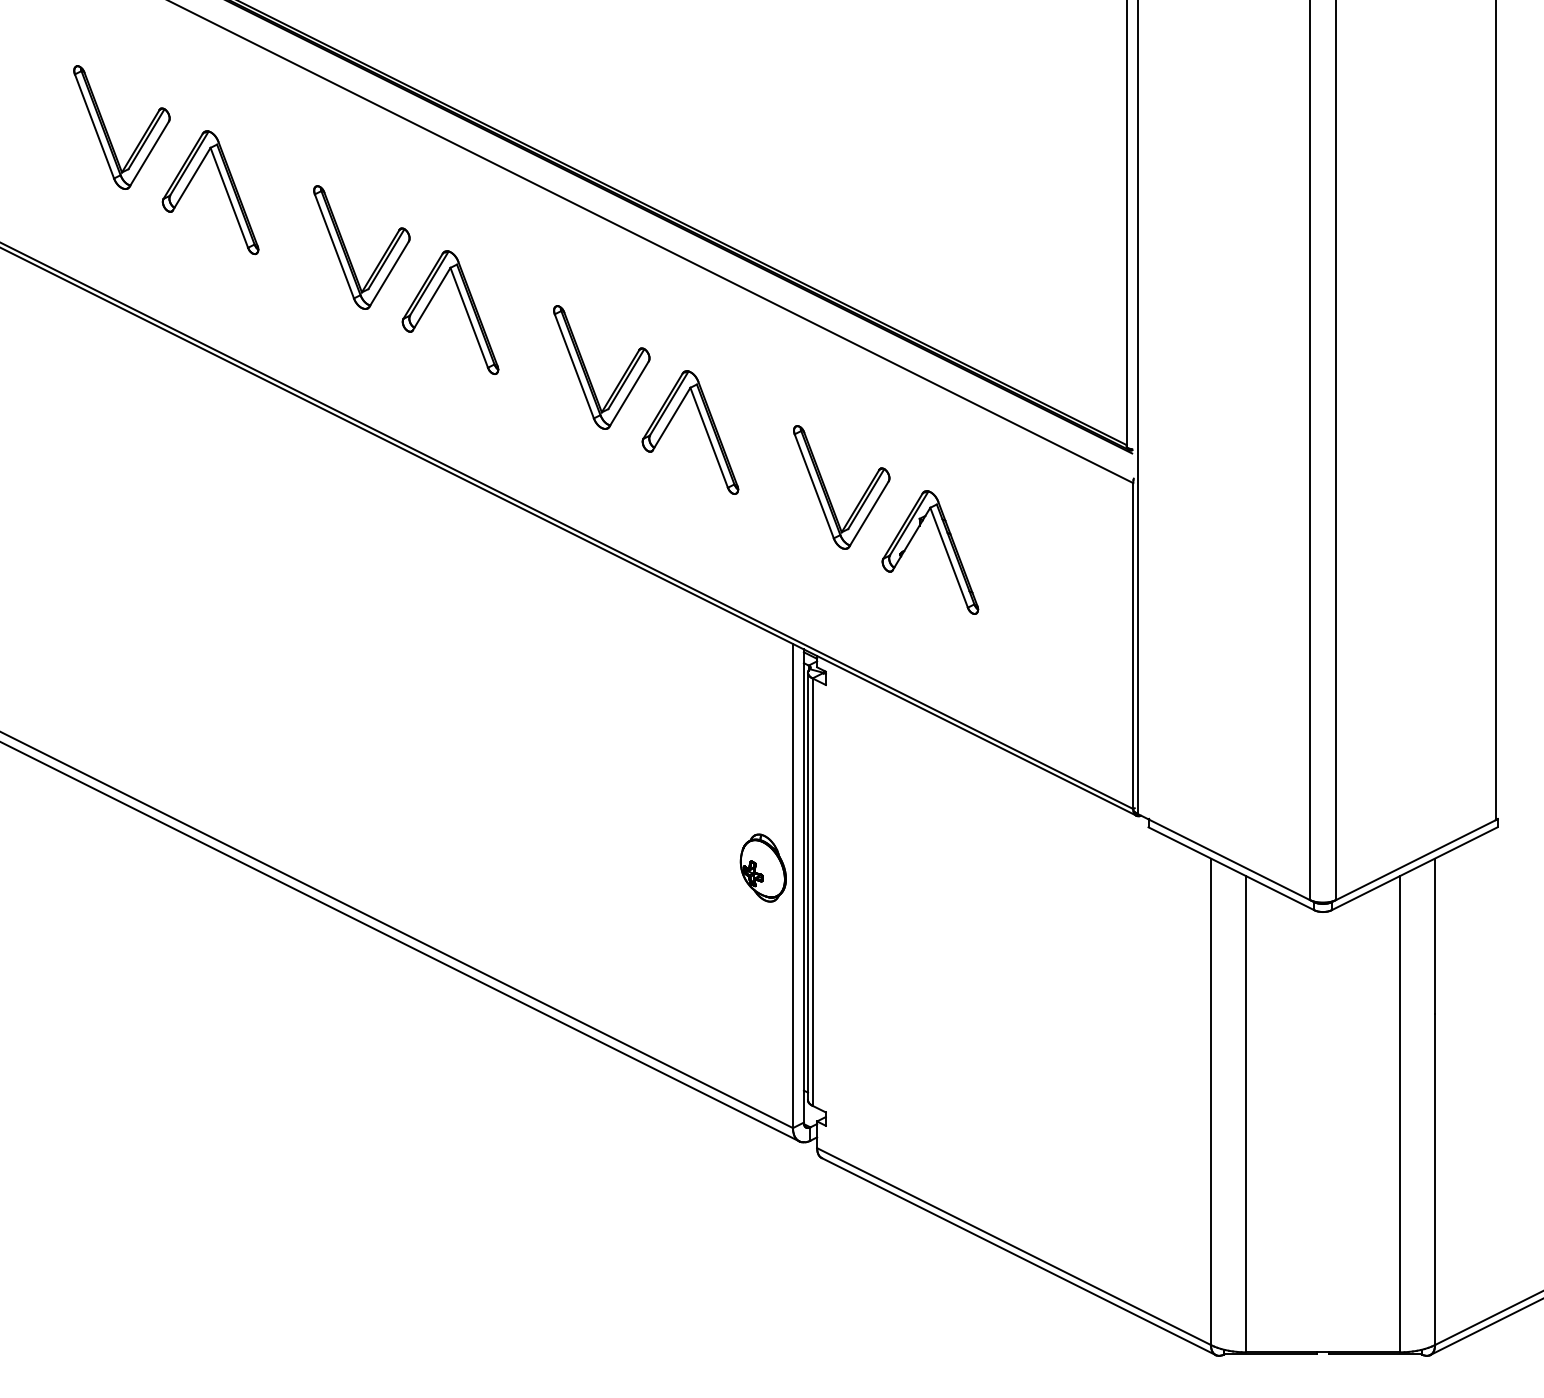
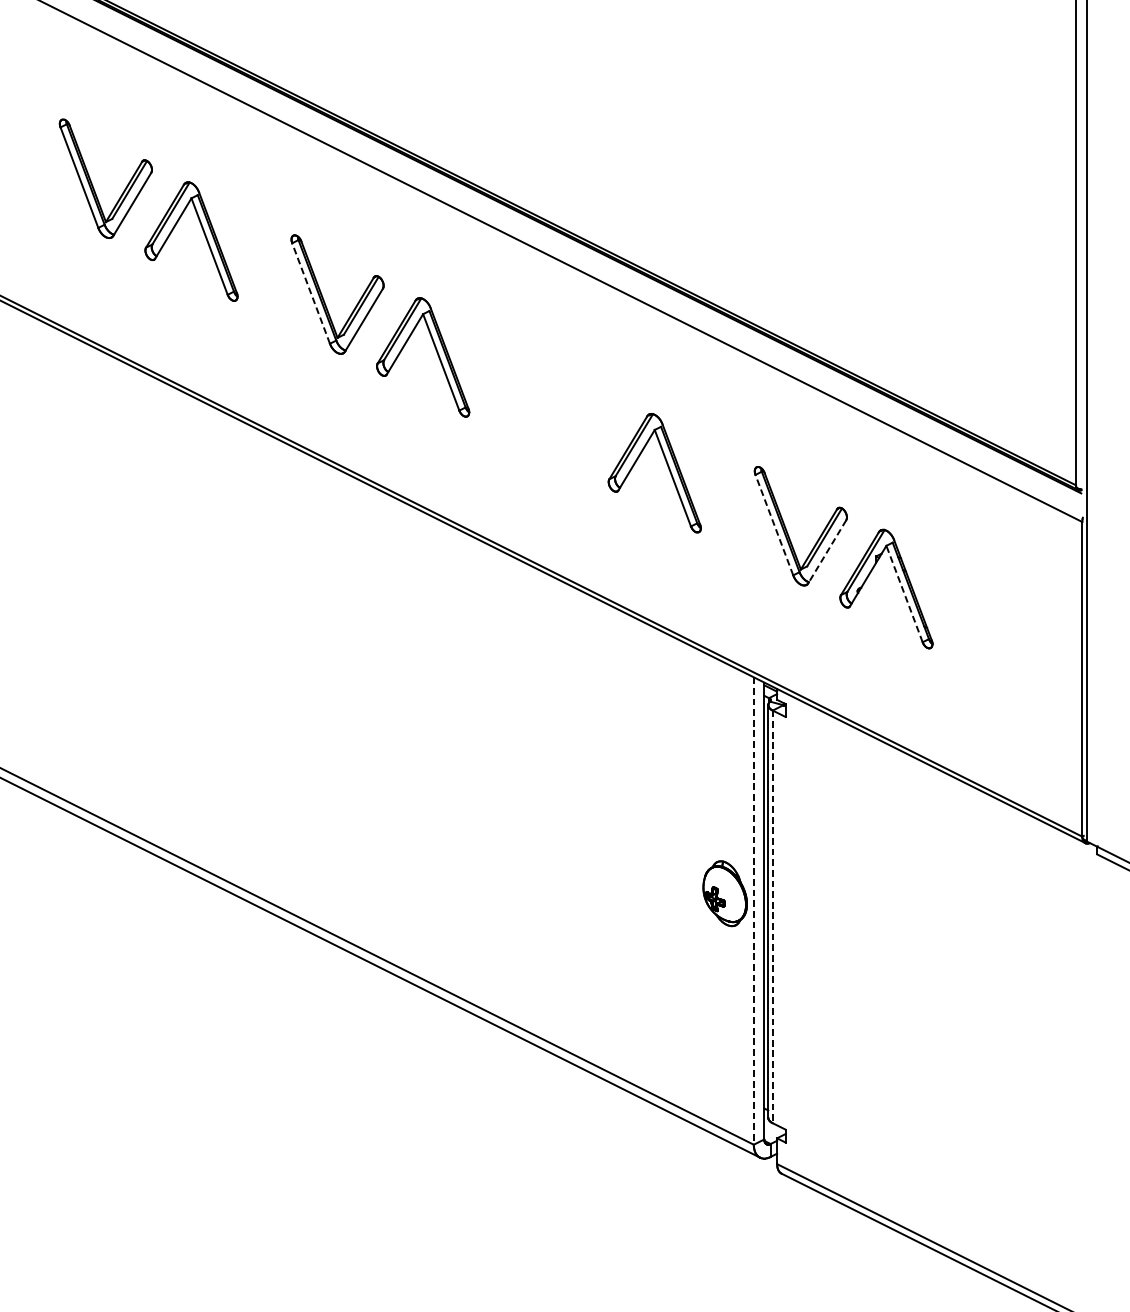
line: (334, 246) -> (311, 293), solid -> dashed
part: (587, 370) -> (555, 413), removed
line: (814, 486) -> (774, 525), solid -> dashed
line: (869, 513) -> (827, 551), solid -> dashed
line: (948, 557) -> (903, 593), solid -> dashed
line: (793, 886) -> (754, 911), solid -> dashed
line: (812, 892) -> (772, 917), solid -> dashed

